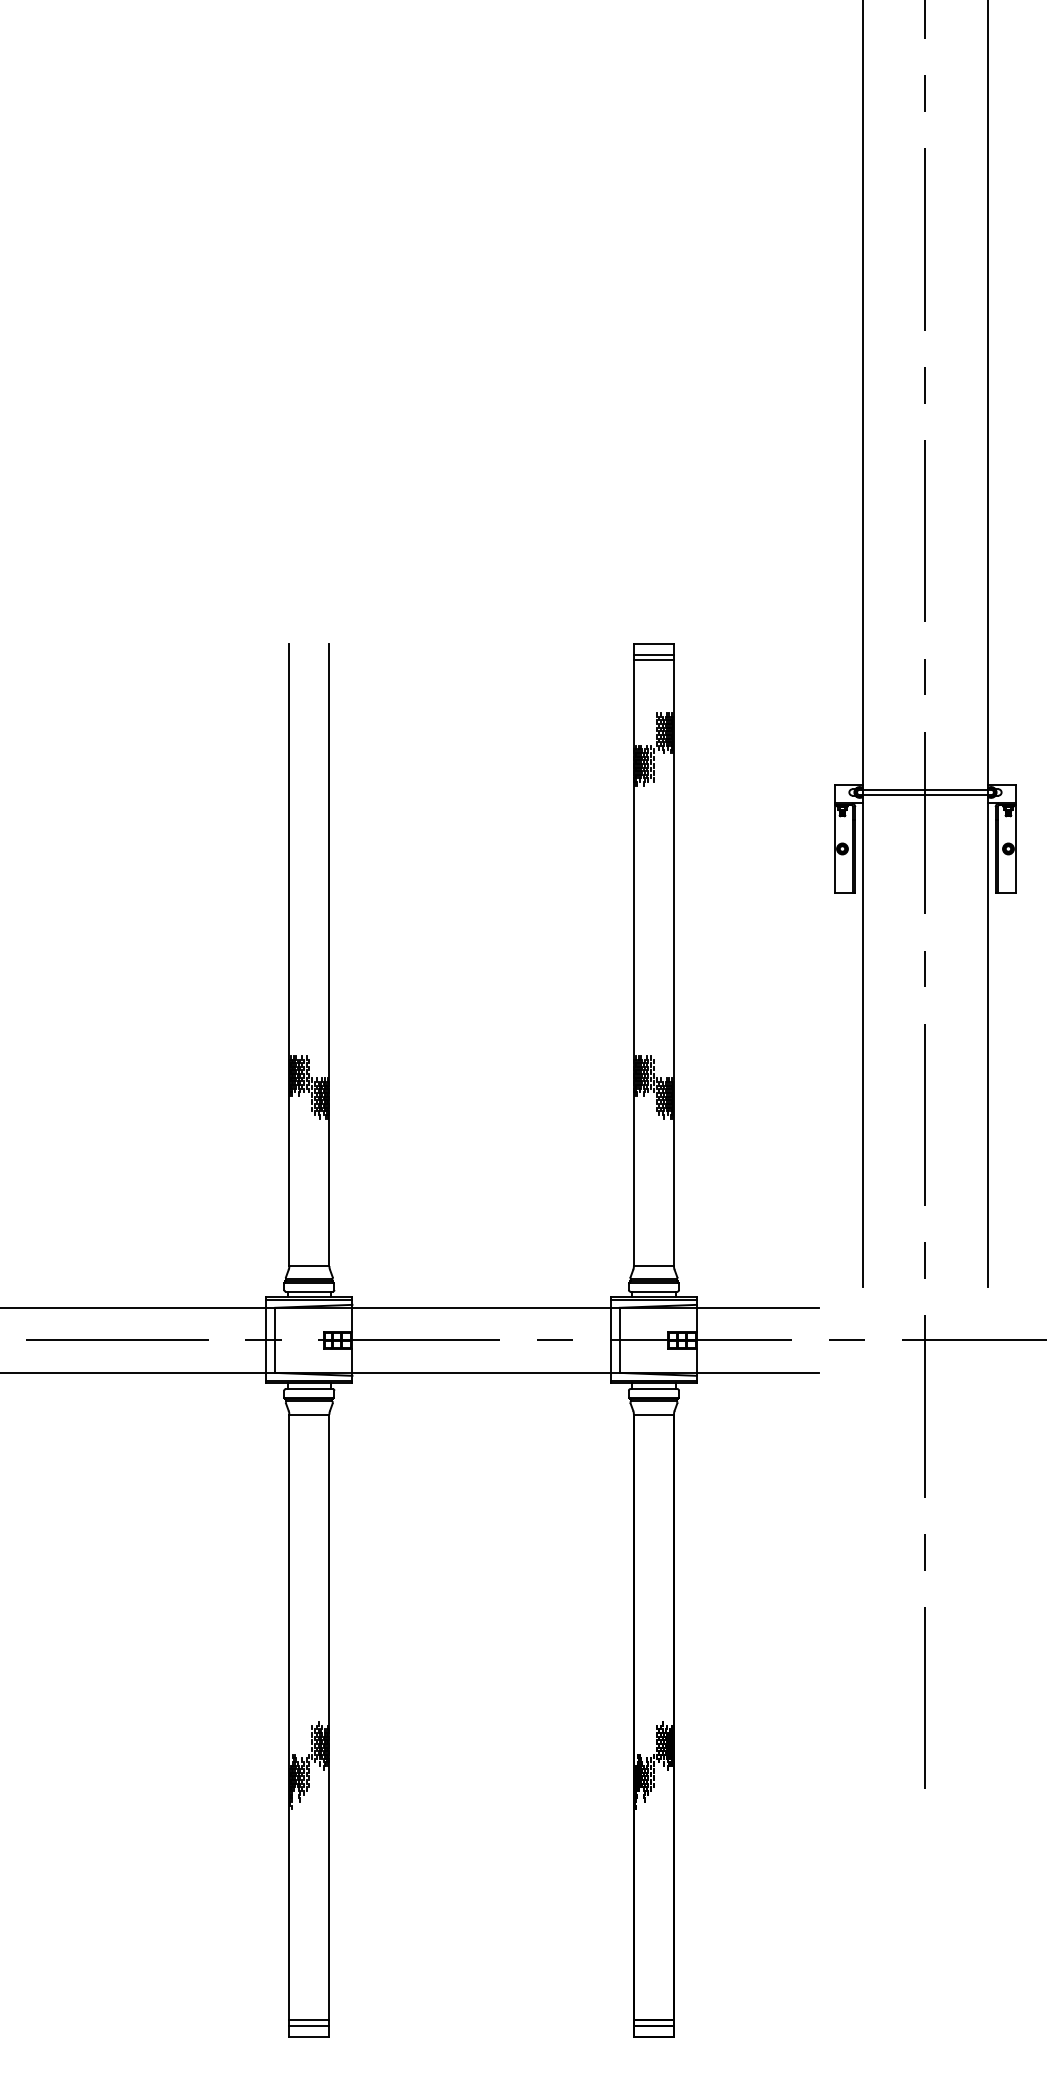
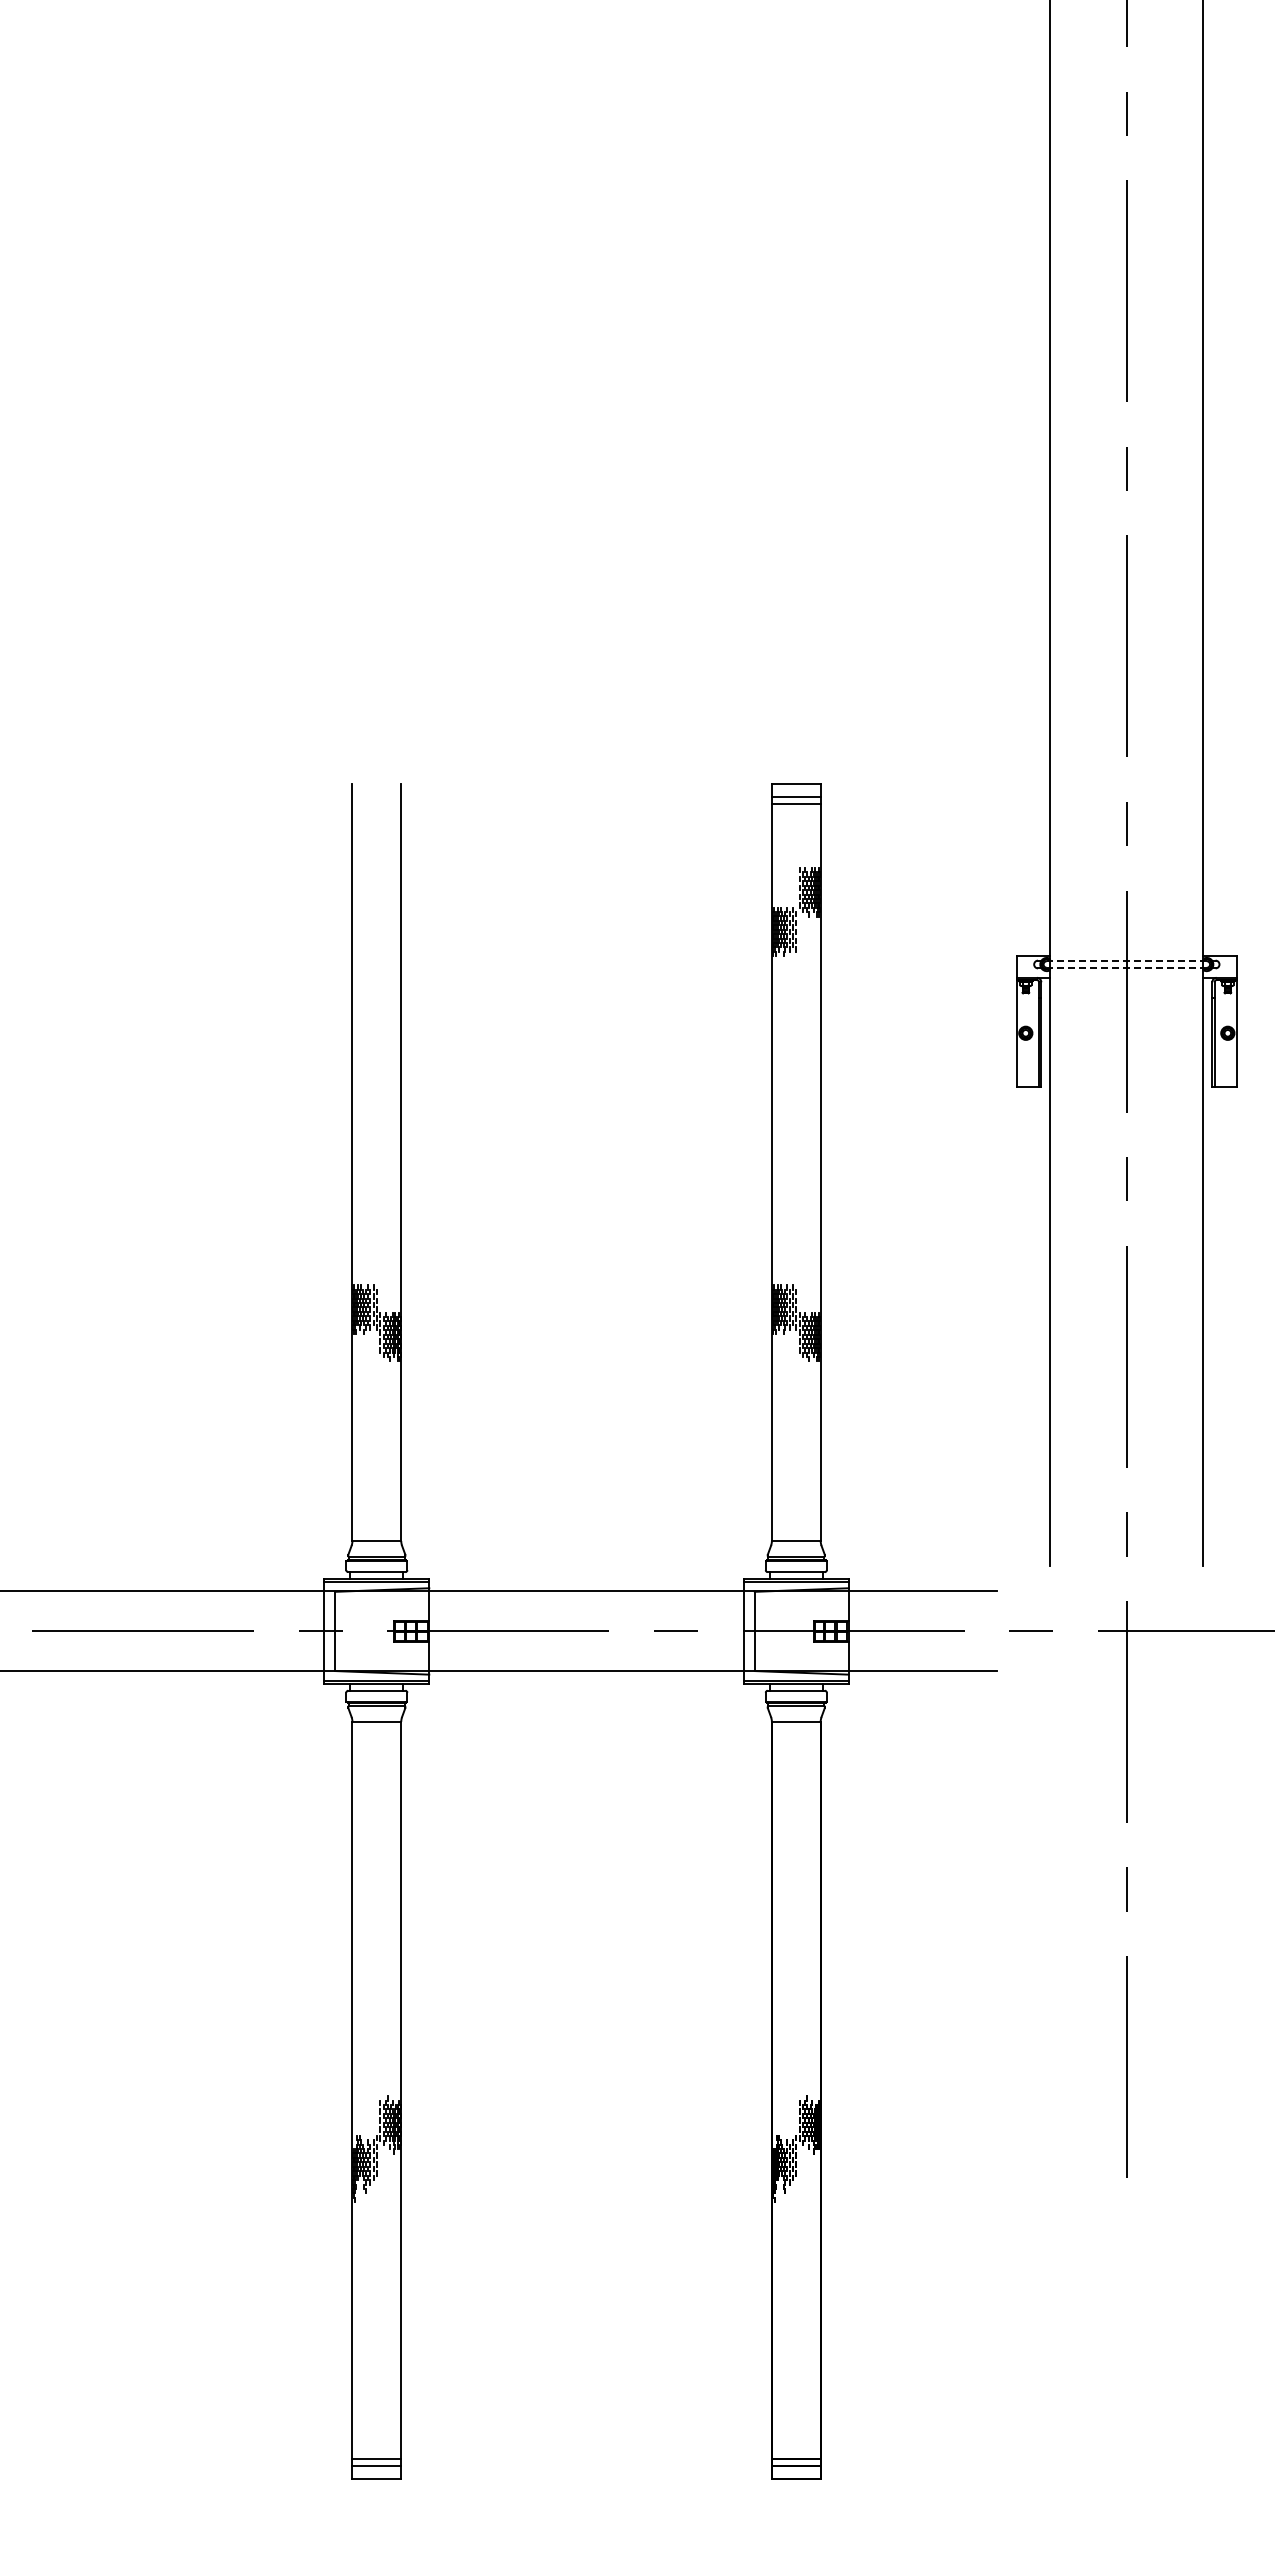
line: (925, 789) -> (1126, 961), solid -> dashed
line: (925, 794) -> (1126, 967), solid -> dashed

